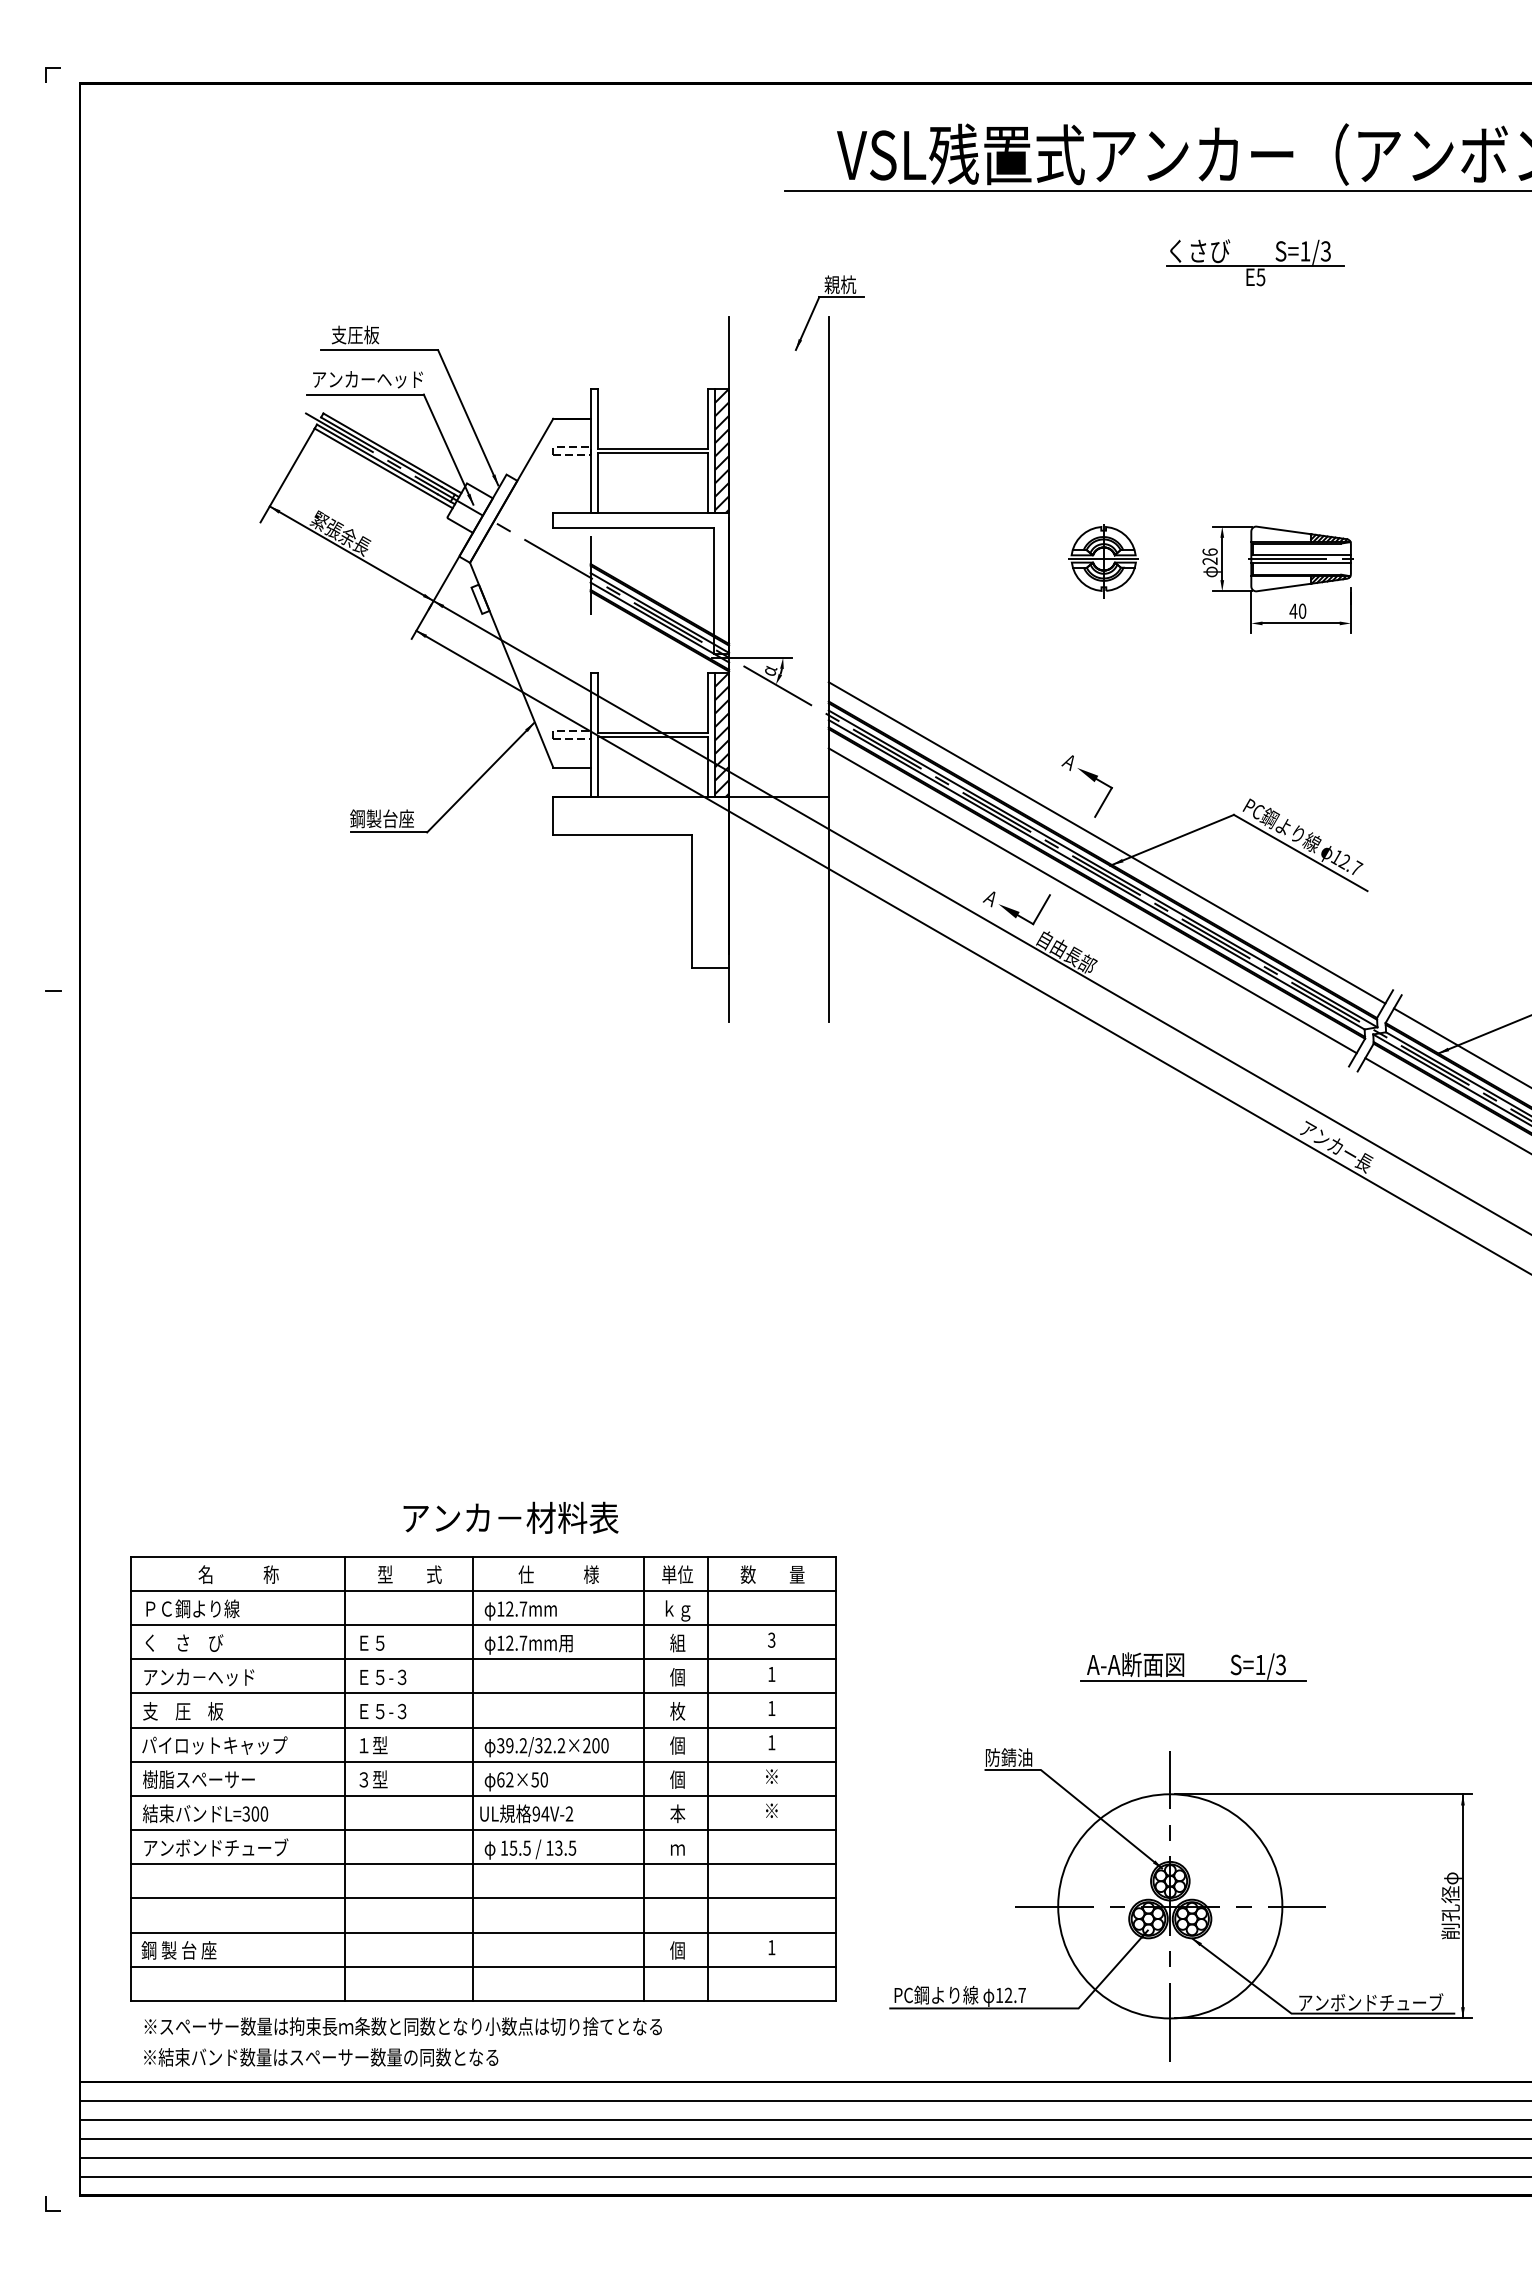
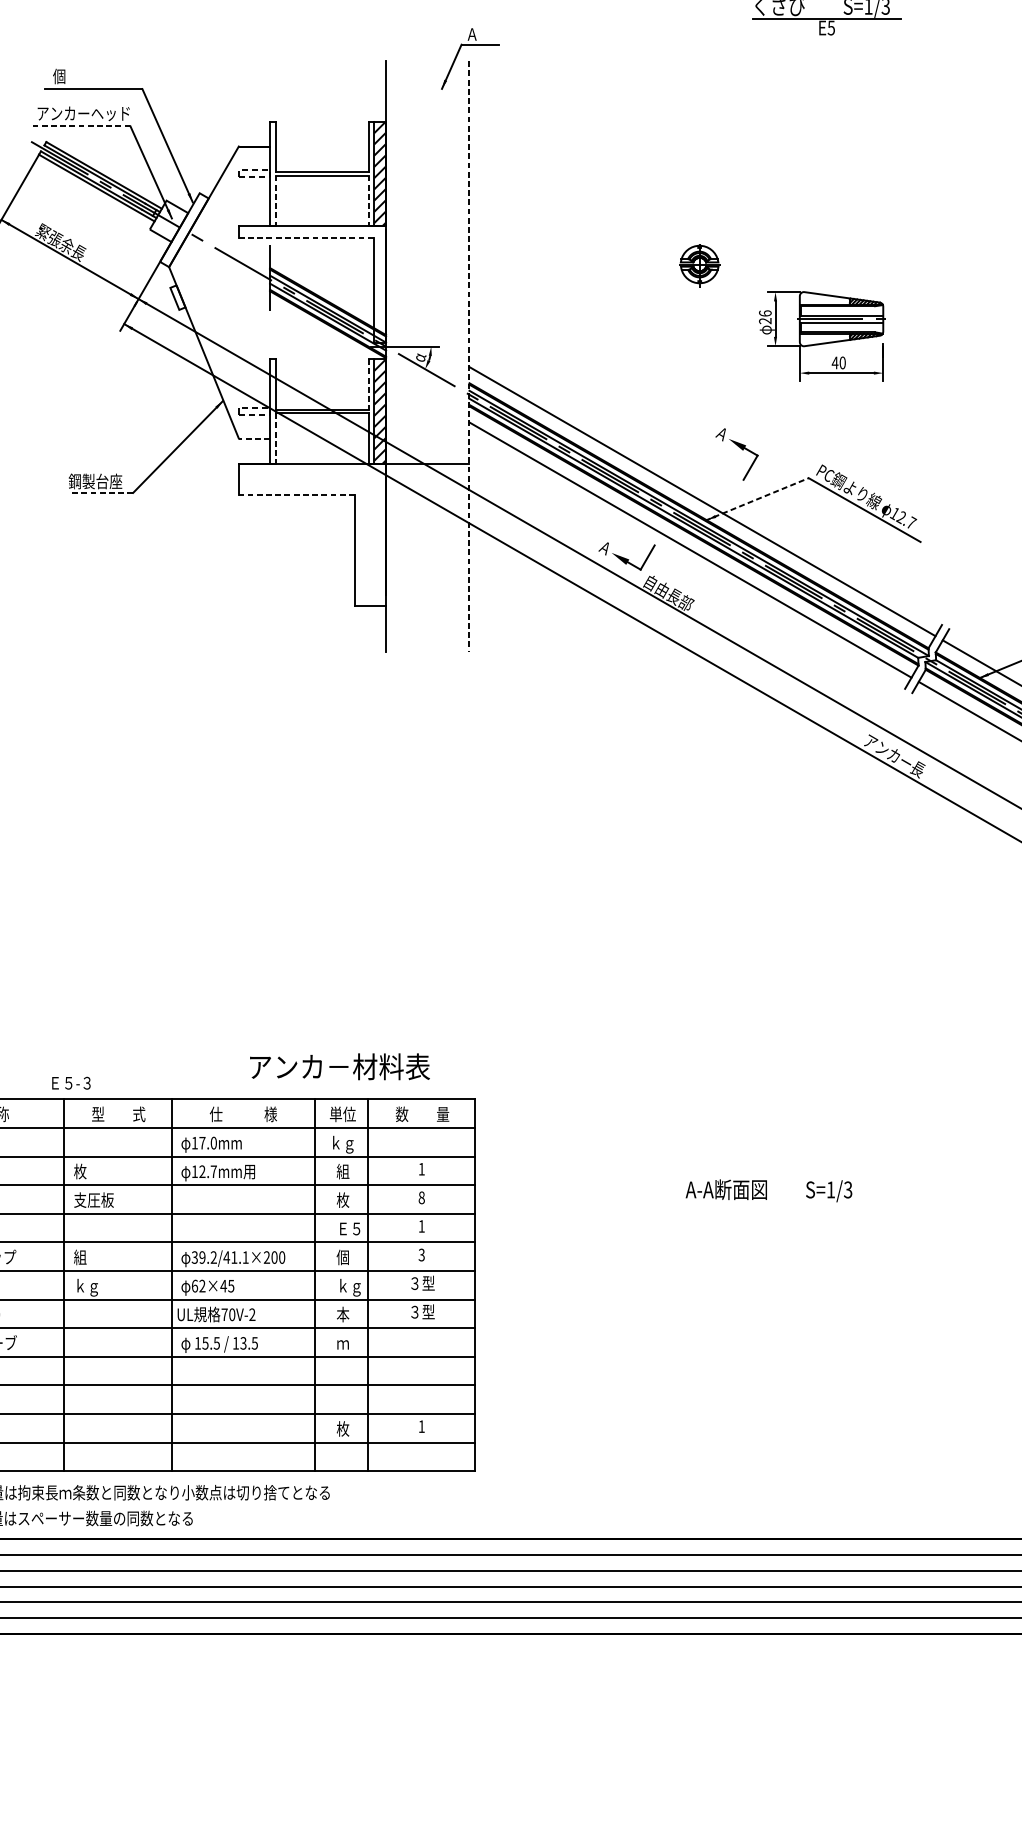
text: (840, 284) -> (479, 34), 親杭 -> Ａ
text: (355, 334) -> (73, 75), 支圧板 -> 個
line: (364, 394) -> (80, 126), solid -> dashed
line: (597, 483) -> (275, 200), solid -> dashed
line: (708, 483) -> (368, 200), solid -> dashed
line: (634, 528) -> (306, 238), solid -> dashed
part: (1103, 561) -> (699, 266), size x0.7
part: (1277, 579) -> (821, 336), moved
line: (828, 669) -> (469, 356), solid -> dashed
line: (708, 703) -> (368, 384), solid -> dashed
line: (571, 767) -> (254, 438), solid -> dashed
line: (597, 767) -> (275, 438), solid -> dashed
part: (1092, 780) -> (741, 449), moved
line: (388, 832) -> (100, 492), solid -> dashed
line: (622, 834) -> (296, 494), solid -> dashed
line: (1172, 840) -> (757, 499), solid -> dashed
text: (510, 1517) -> (339, 1066), moved
text: (516, 1608) -> (208, 1142), 12.7mm -> 17.0mm
text: (771, 1639) -> (421, 1168), 3 -> 1
text: (370, 1642) -> (85, 1171), Ｅ５ -> 枚
text: (771, 1674) -> (421, 1197), 1 -> 8
text: (381, 1676) -> (94, 1199), Ｅ５-３ -> 支圧板
text: (677, 1676) -> (342, 1199), 個 -> 枚
line: (1193, 1680) -> (774, 1202), removed
text: (383, 1711) -> (71, 1083), moved
text: (684, 1711) -> (348, 1228), 枚 -> Ｅ５
text: (771, 1742) -> (421, 1254), 1 -> 3
text: (371, 1745) -> (86, 1257), １型 -> 組
text: (549, 1745) -> (235, 1257), 39.2/32.2×200 -> 39.2/41.1×200
text: (773, 1776) -> (423, 1283), ※ -> ３型
text: (539, 1779) -> (227, 1285), 62×50 -> 62×45
text: (373, 1781) -> (88, 1287), ３型 -> ｋｇ
text: (684, 1781) -> (348, 1287), 個 -> ｋｇ
text: (773, 1810) -> (423, 1311), ※ -> ３型
text: (540, 1813) -> (228, 1314), 94V-2 -> 70V-2
part: (1180, 1904) -> (763, 1390), removed
text: (677, 1950) -> (342, 1429), 個 -> 枚

